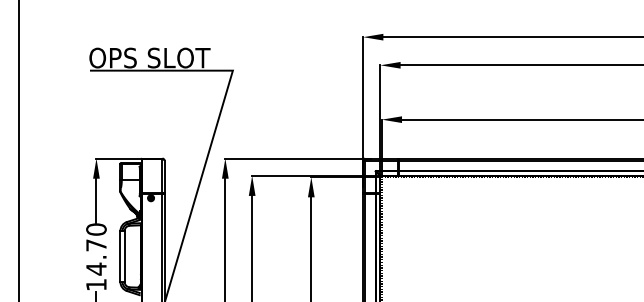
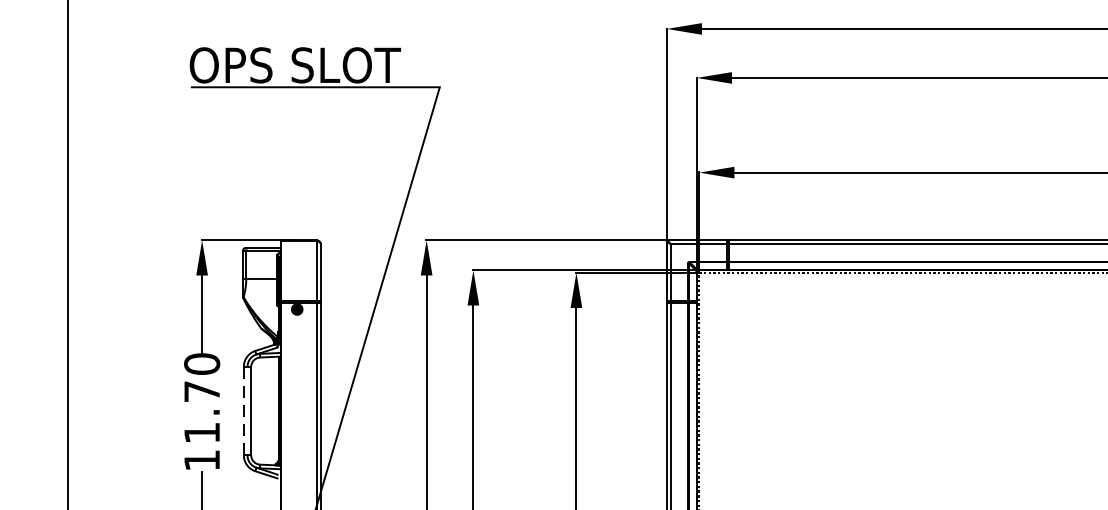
line: (120, 257) -> (244, 412), solid -> dashed
text: (96, 268) -> (202, 431), 14.70 -> 11.70

